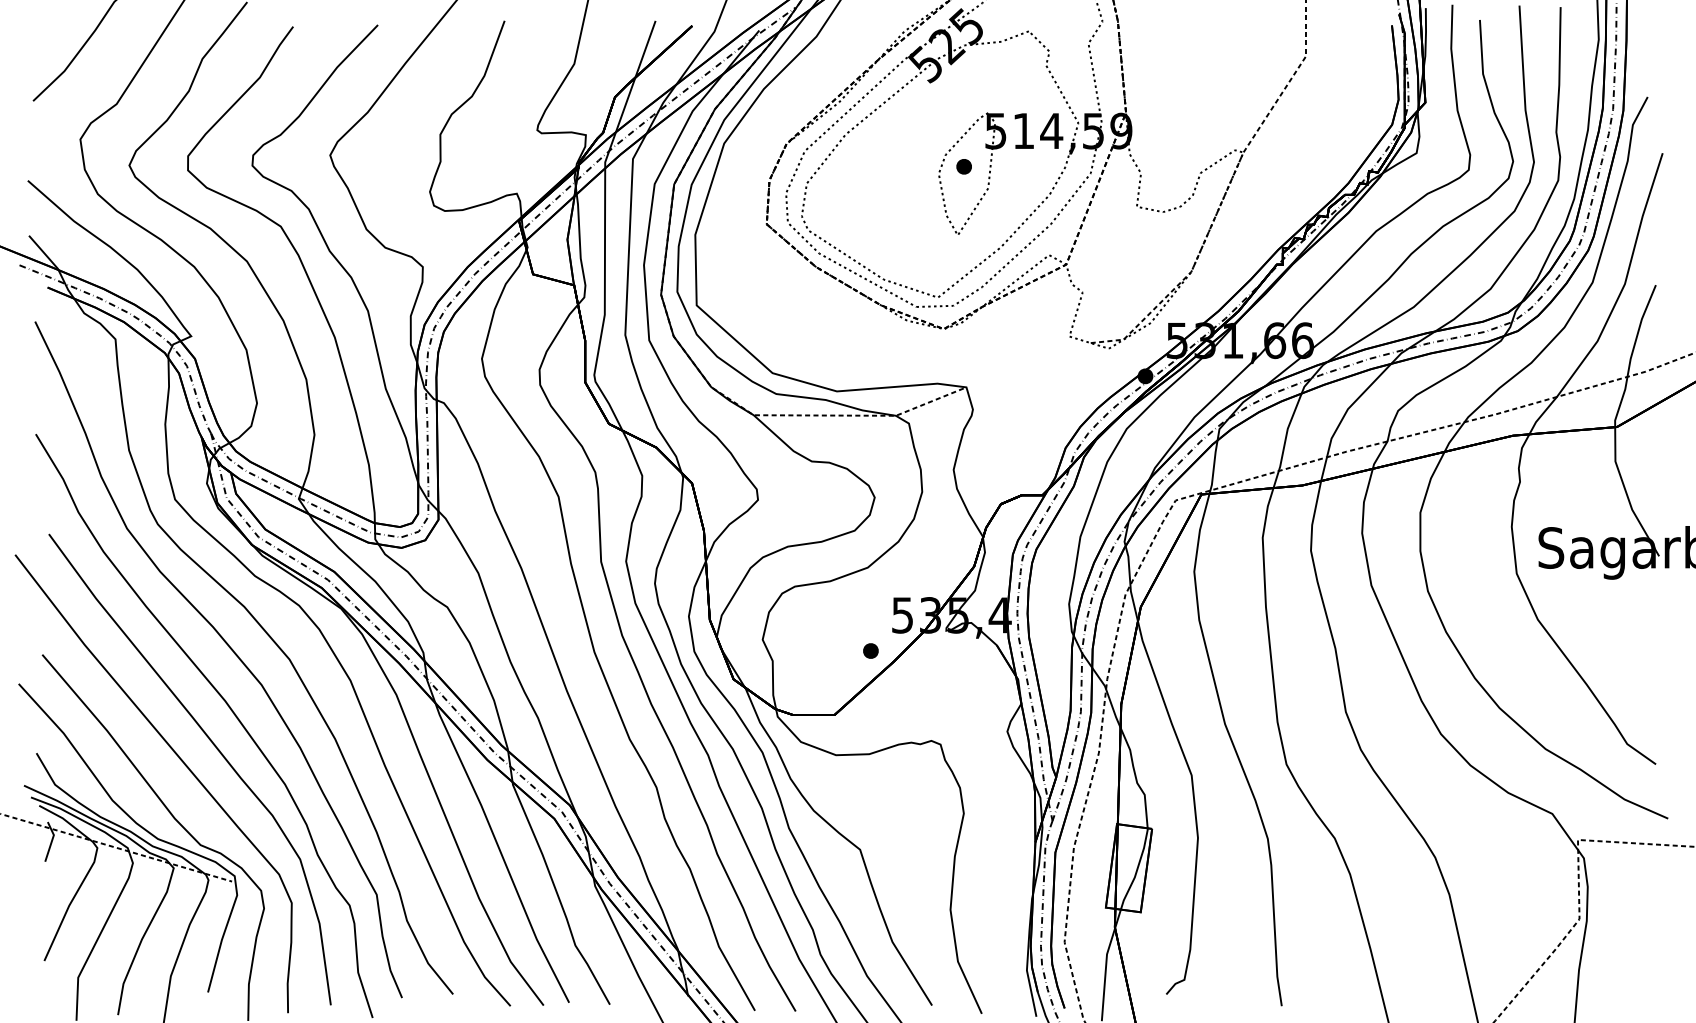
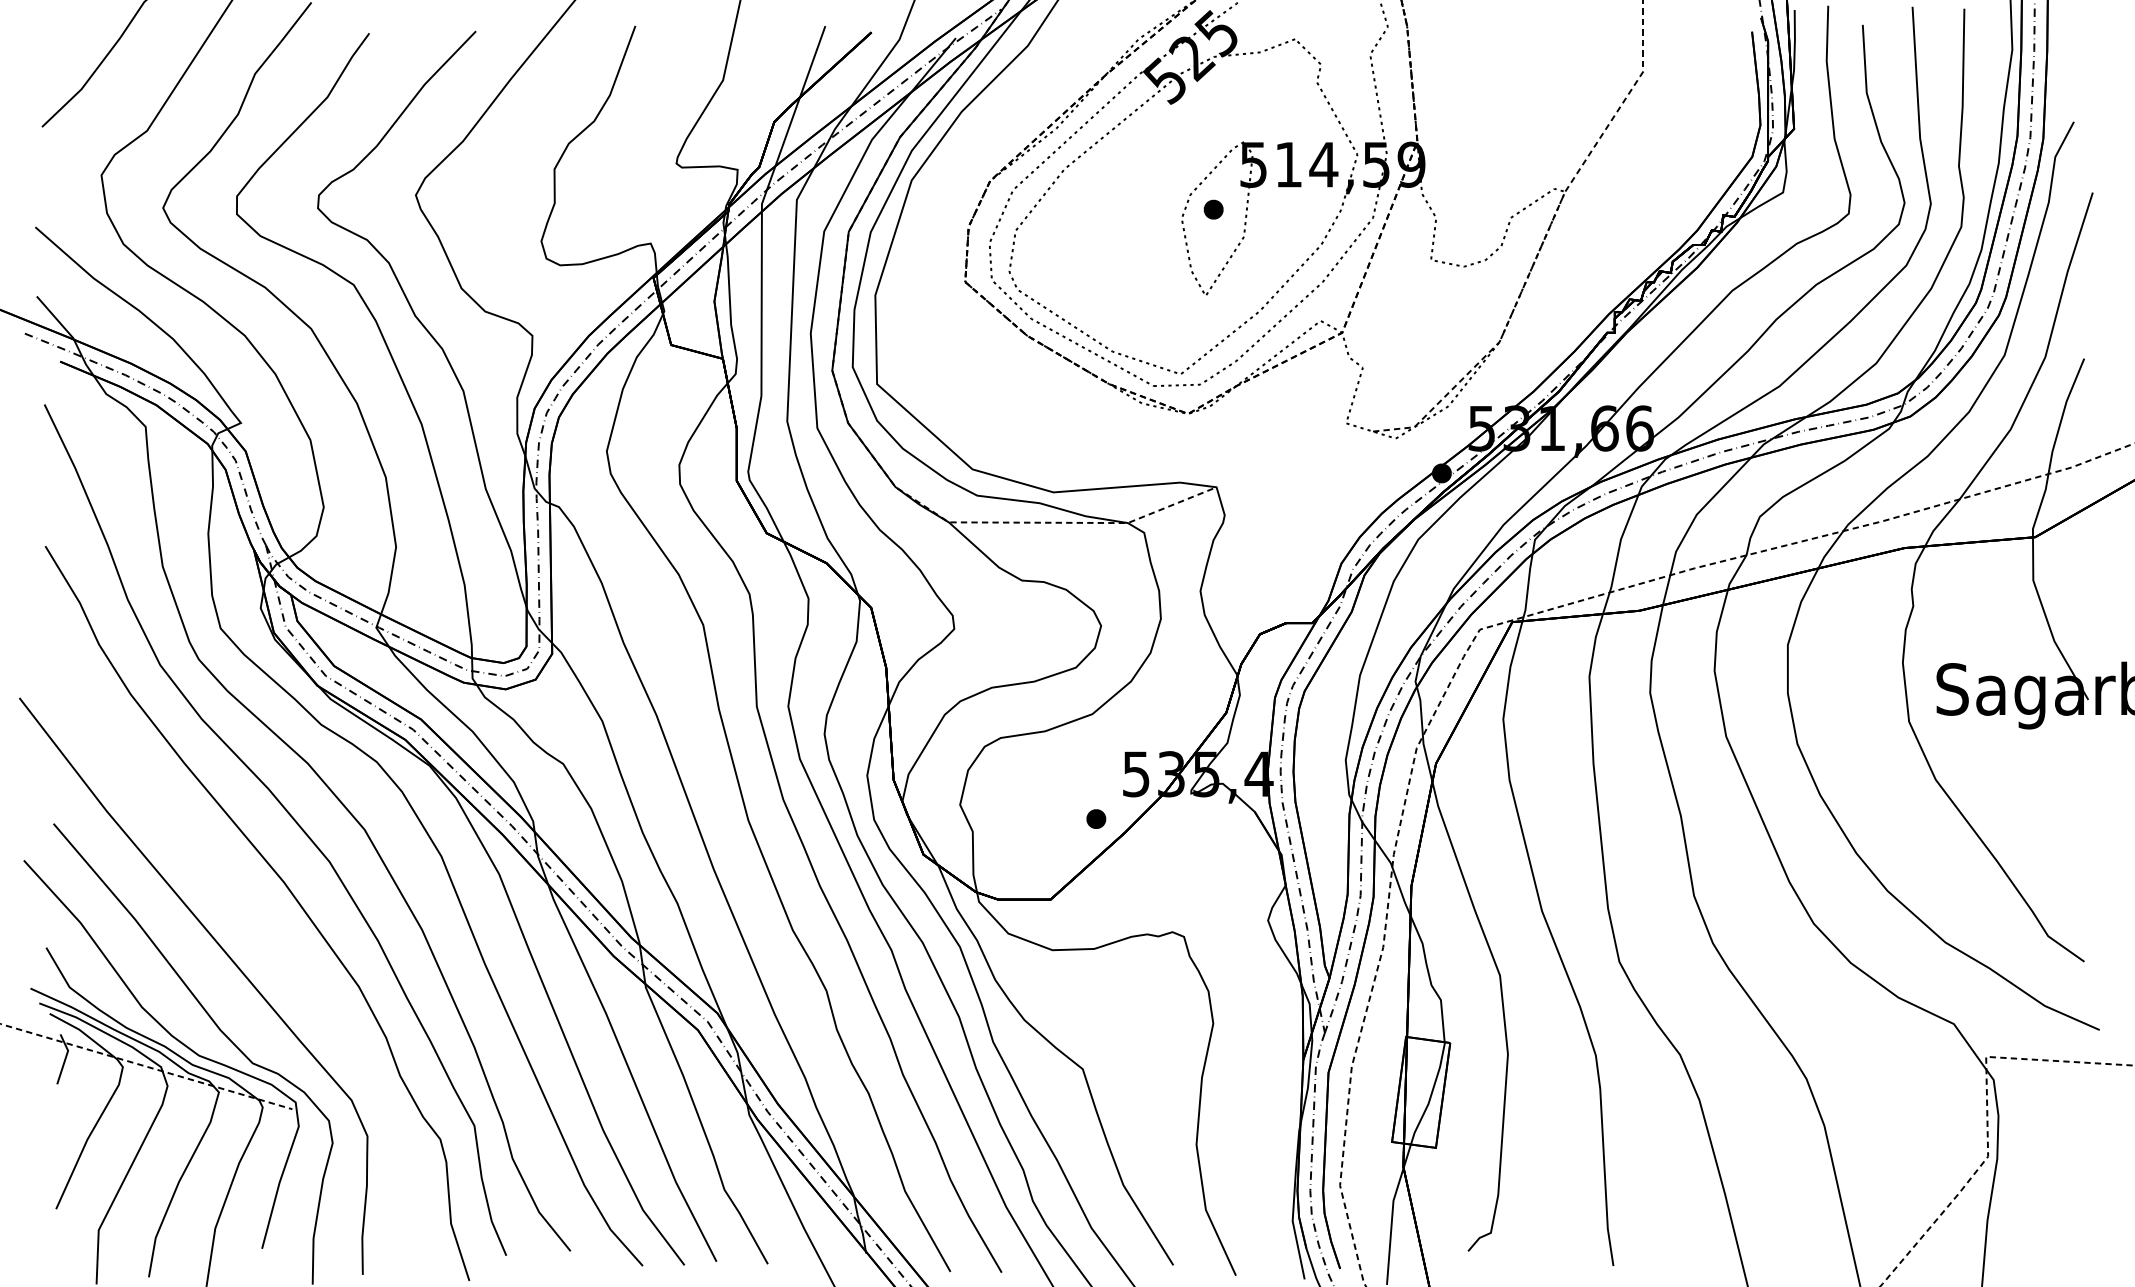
curve: (217, 749) -> (273, 943), removed

